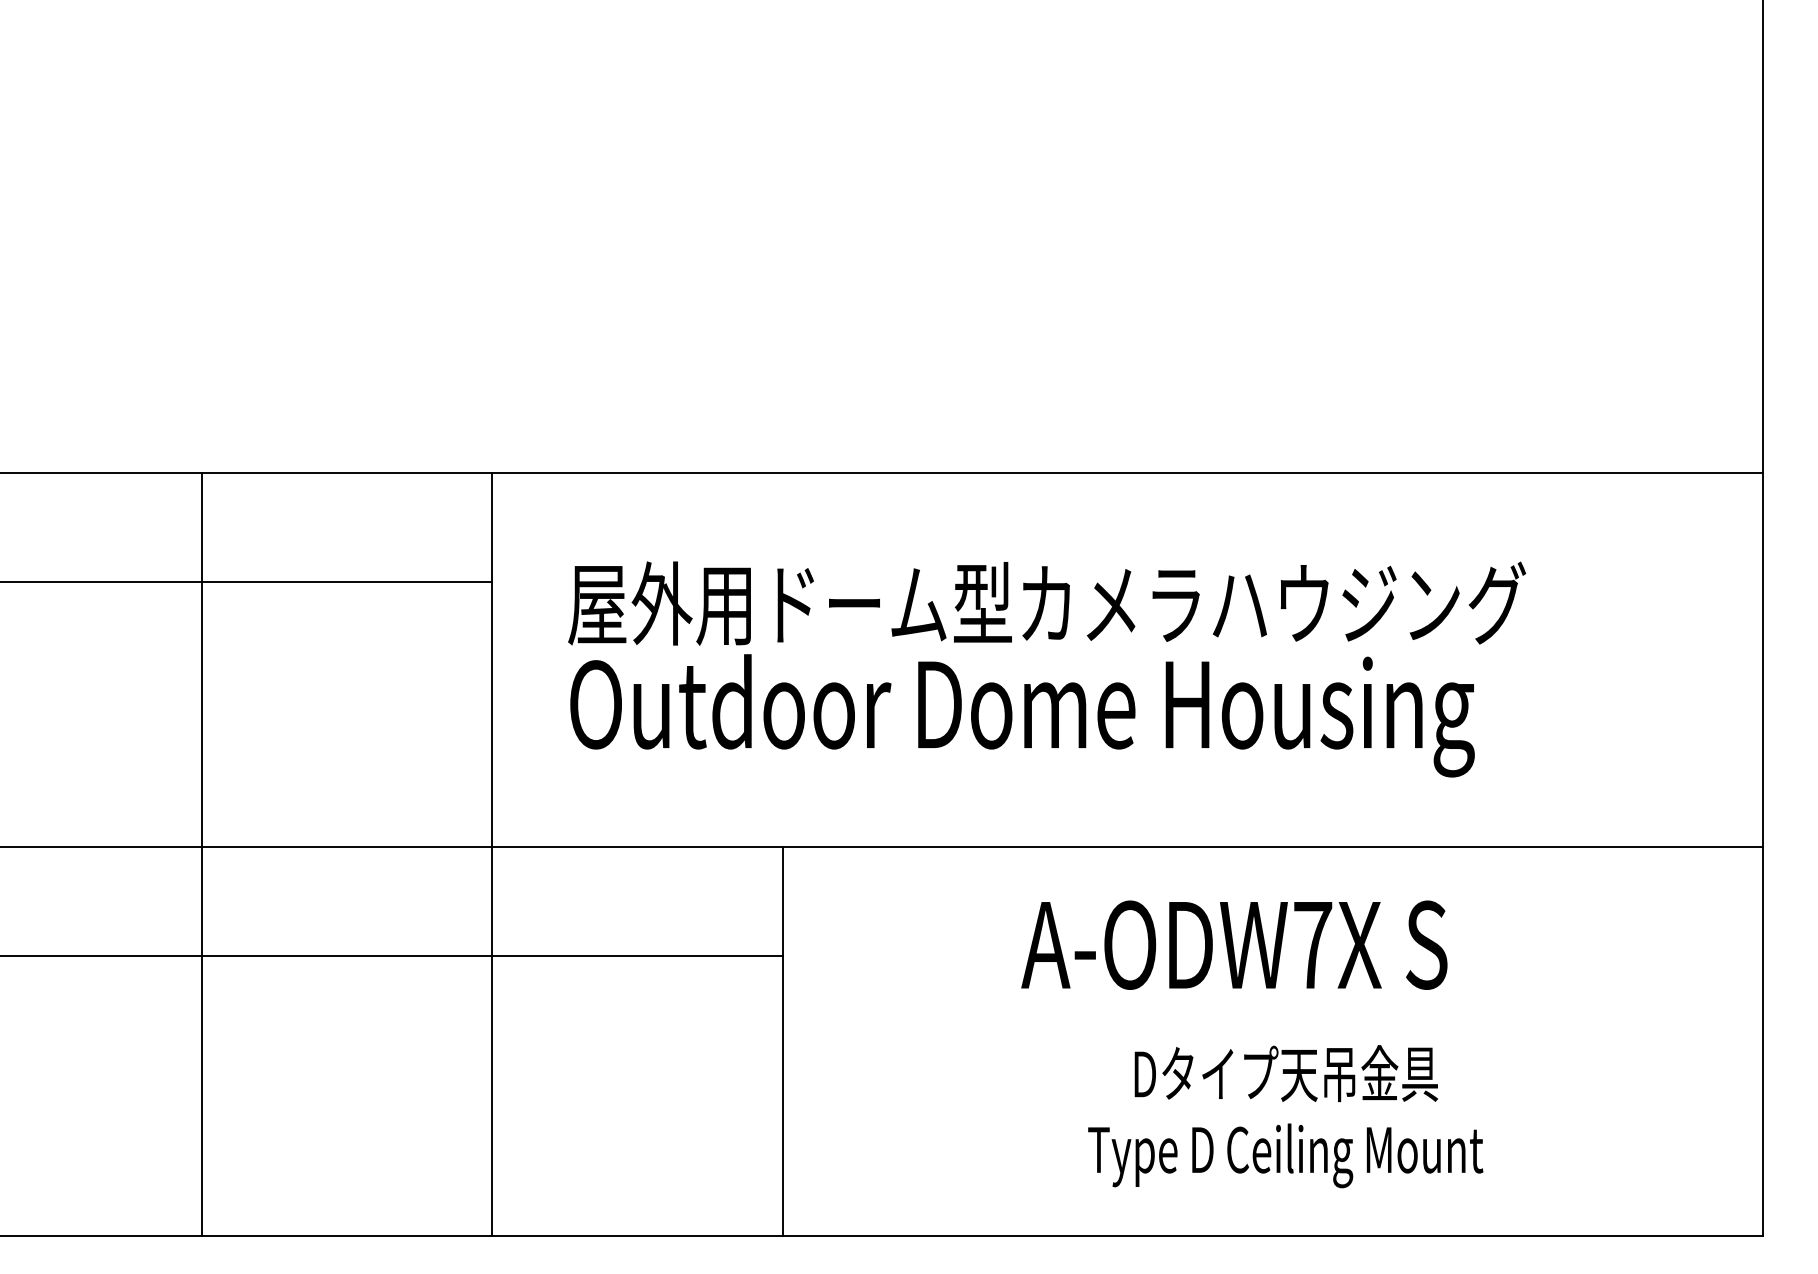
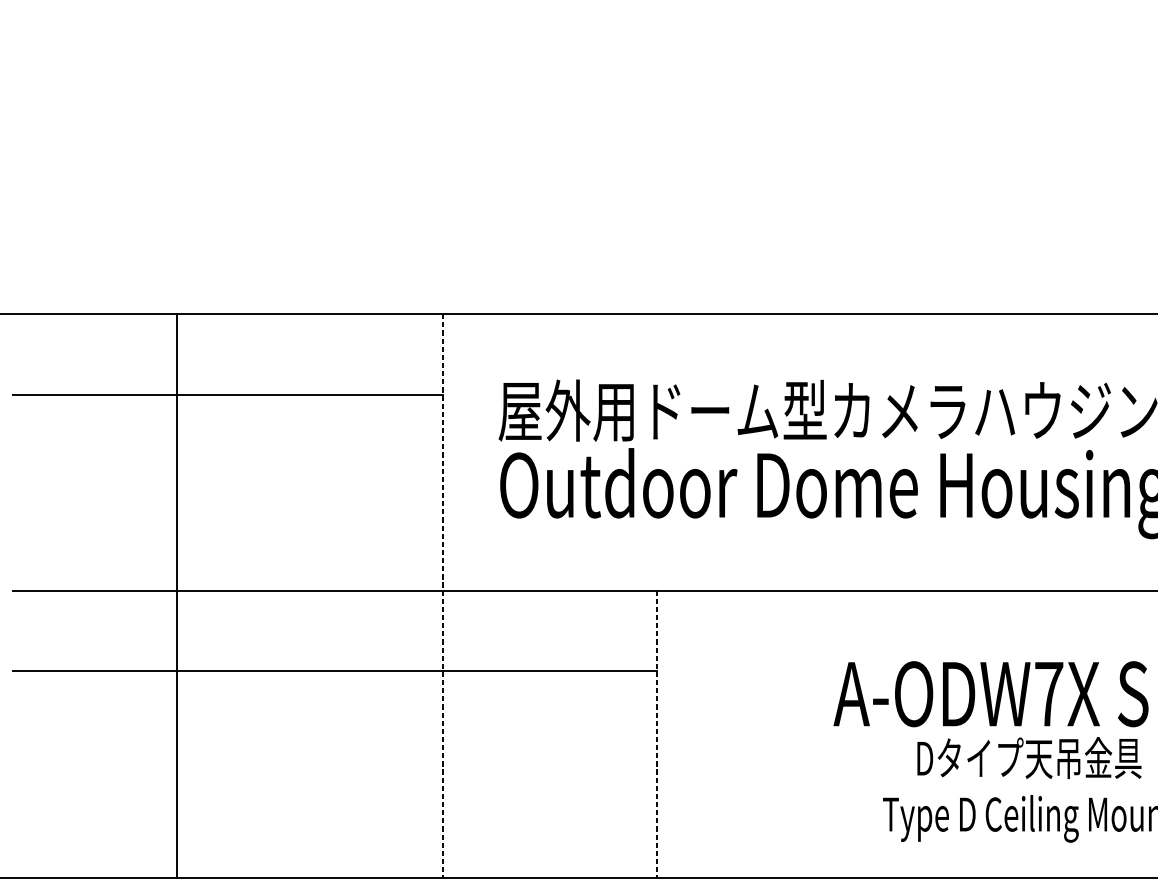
line: (201, 854) -> (176, 596), moved
line: (492, 854) -> (442, 596), solid -> dashed
text: (1234, 944) -> (991, 693), moved
line: (782, 1041) -> (657, 734), solid -> dashed

